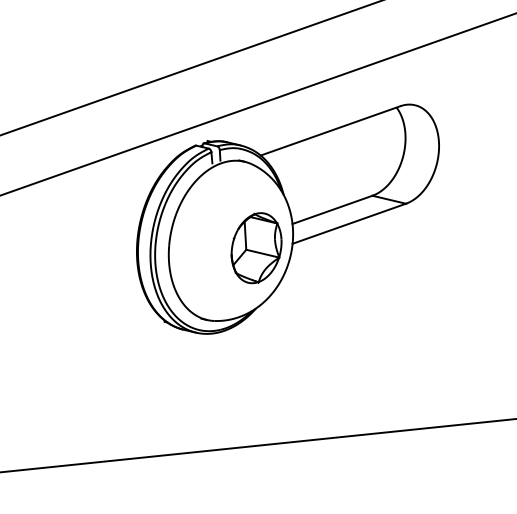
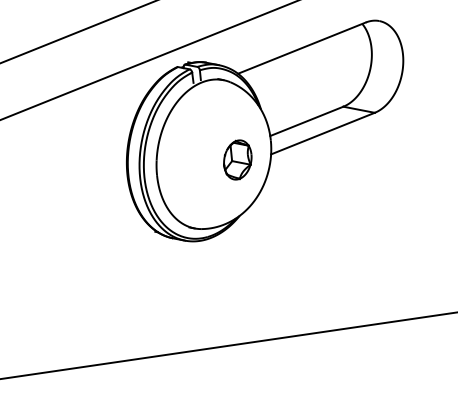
part: (256, 248) -> (237, 160), size x0.6

